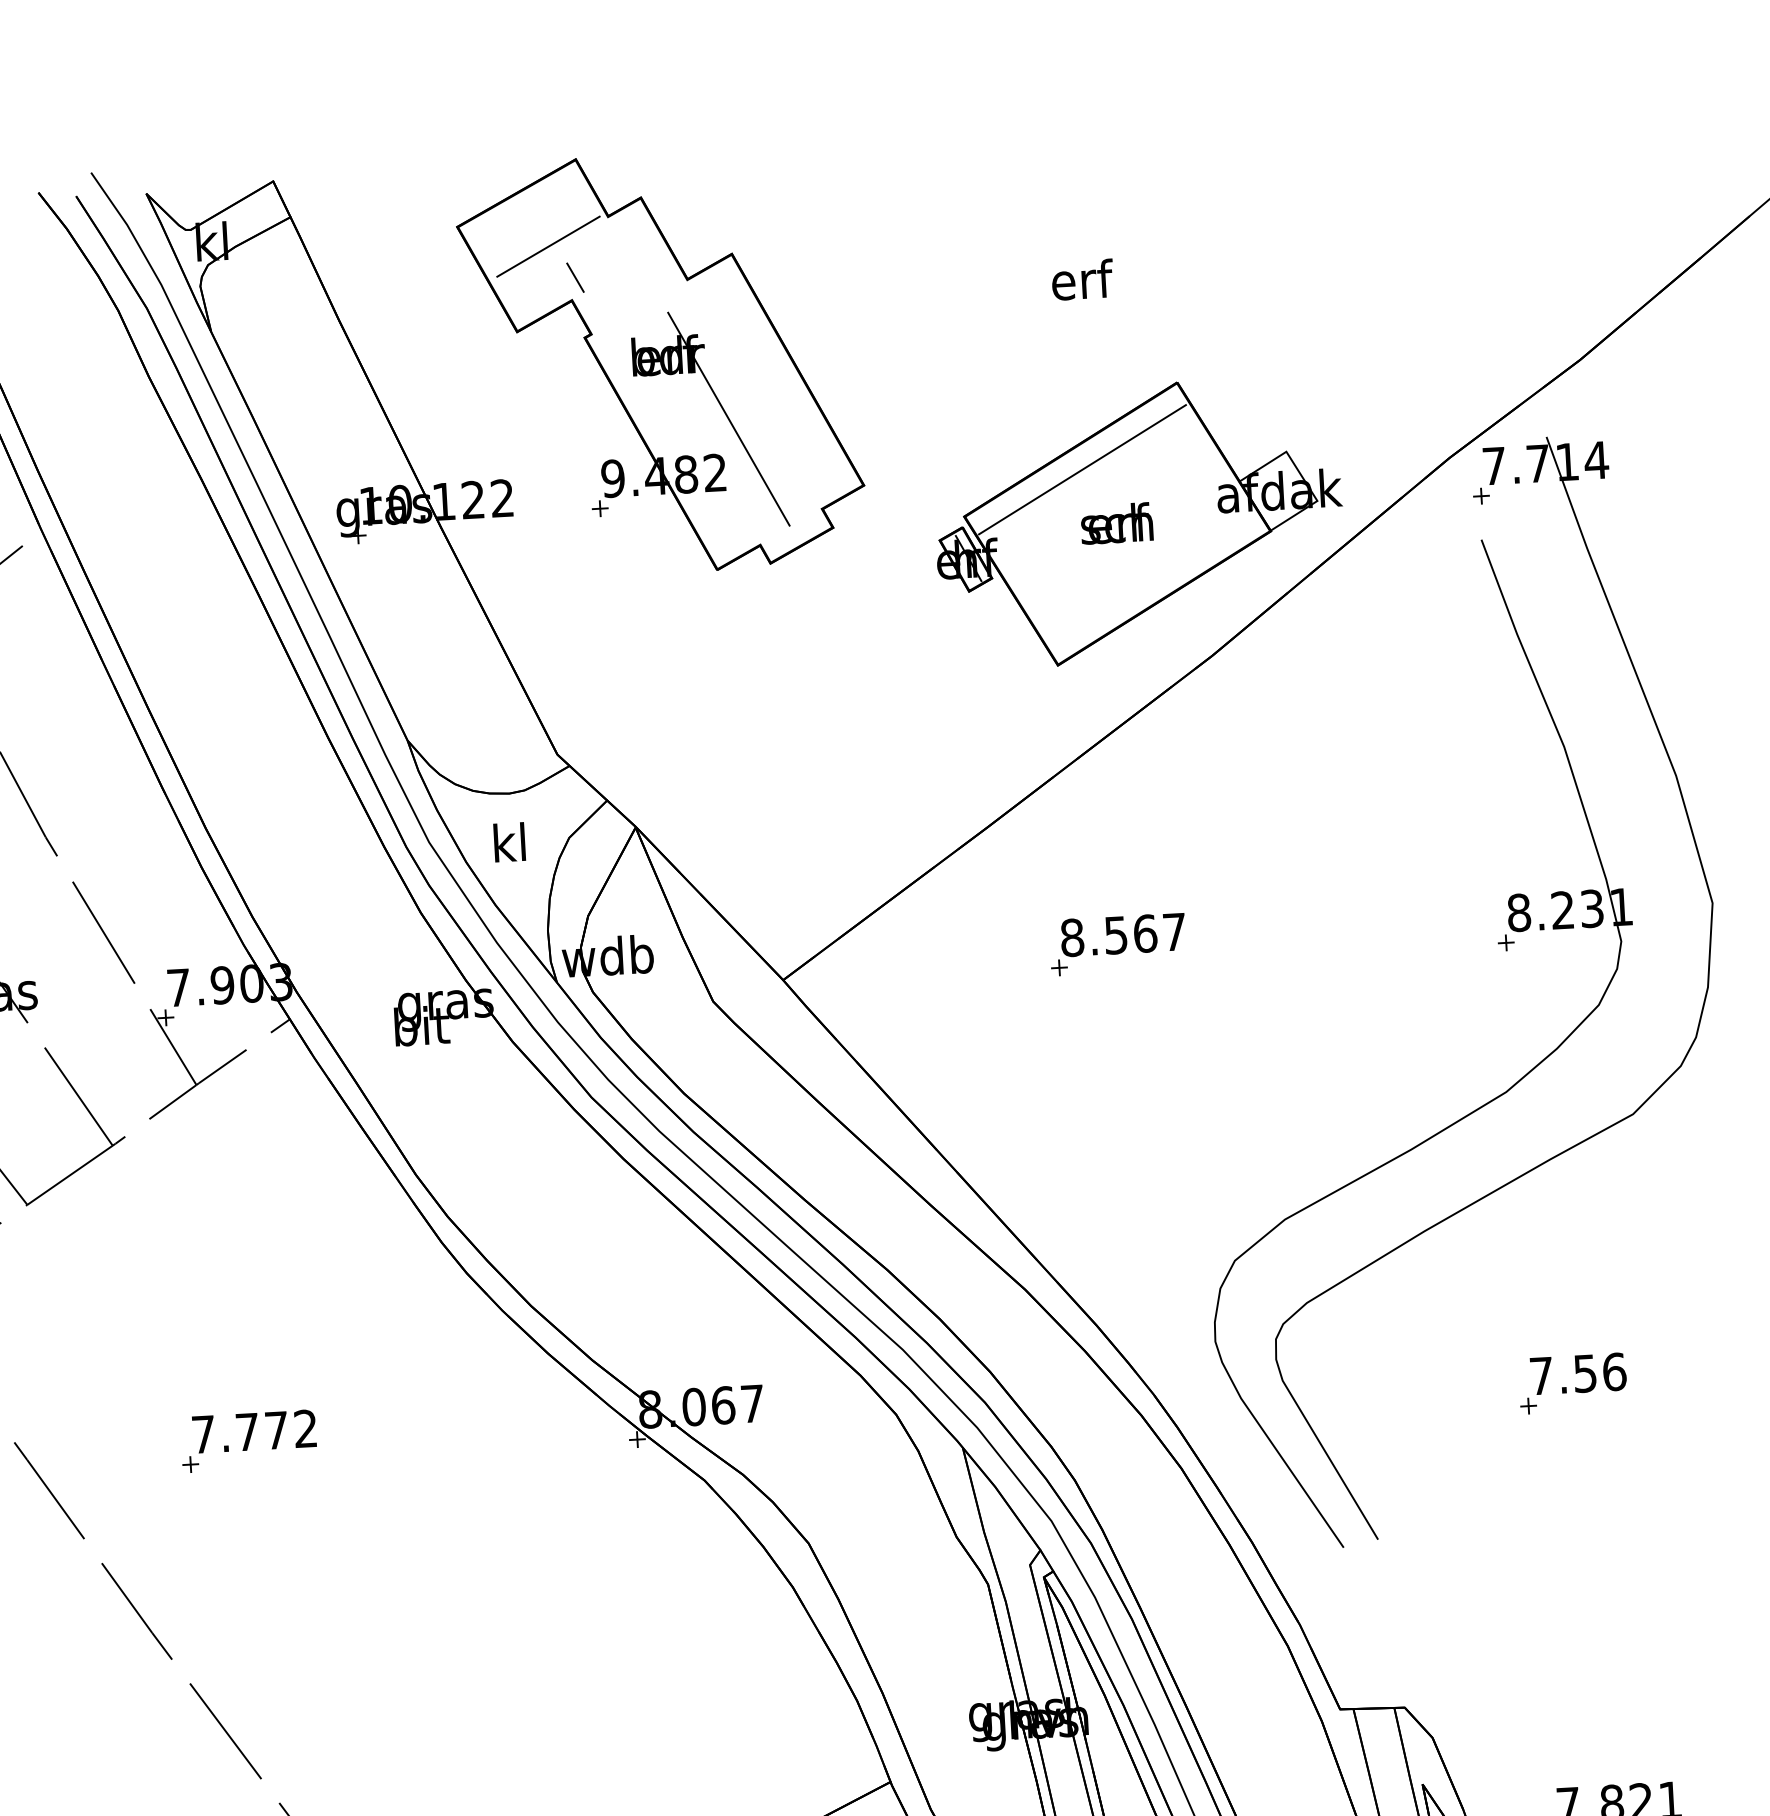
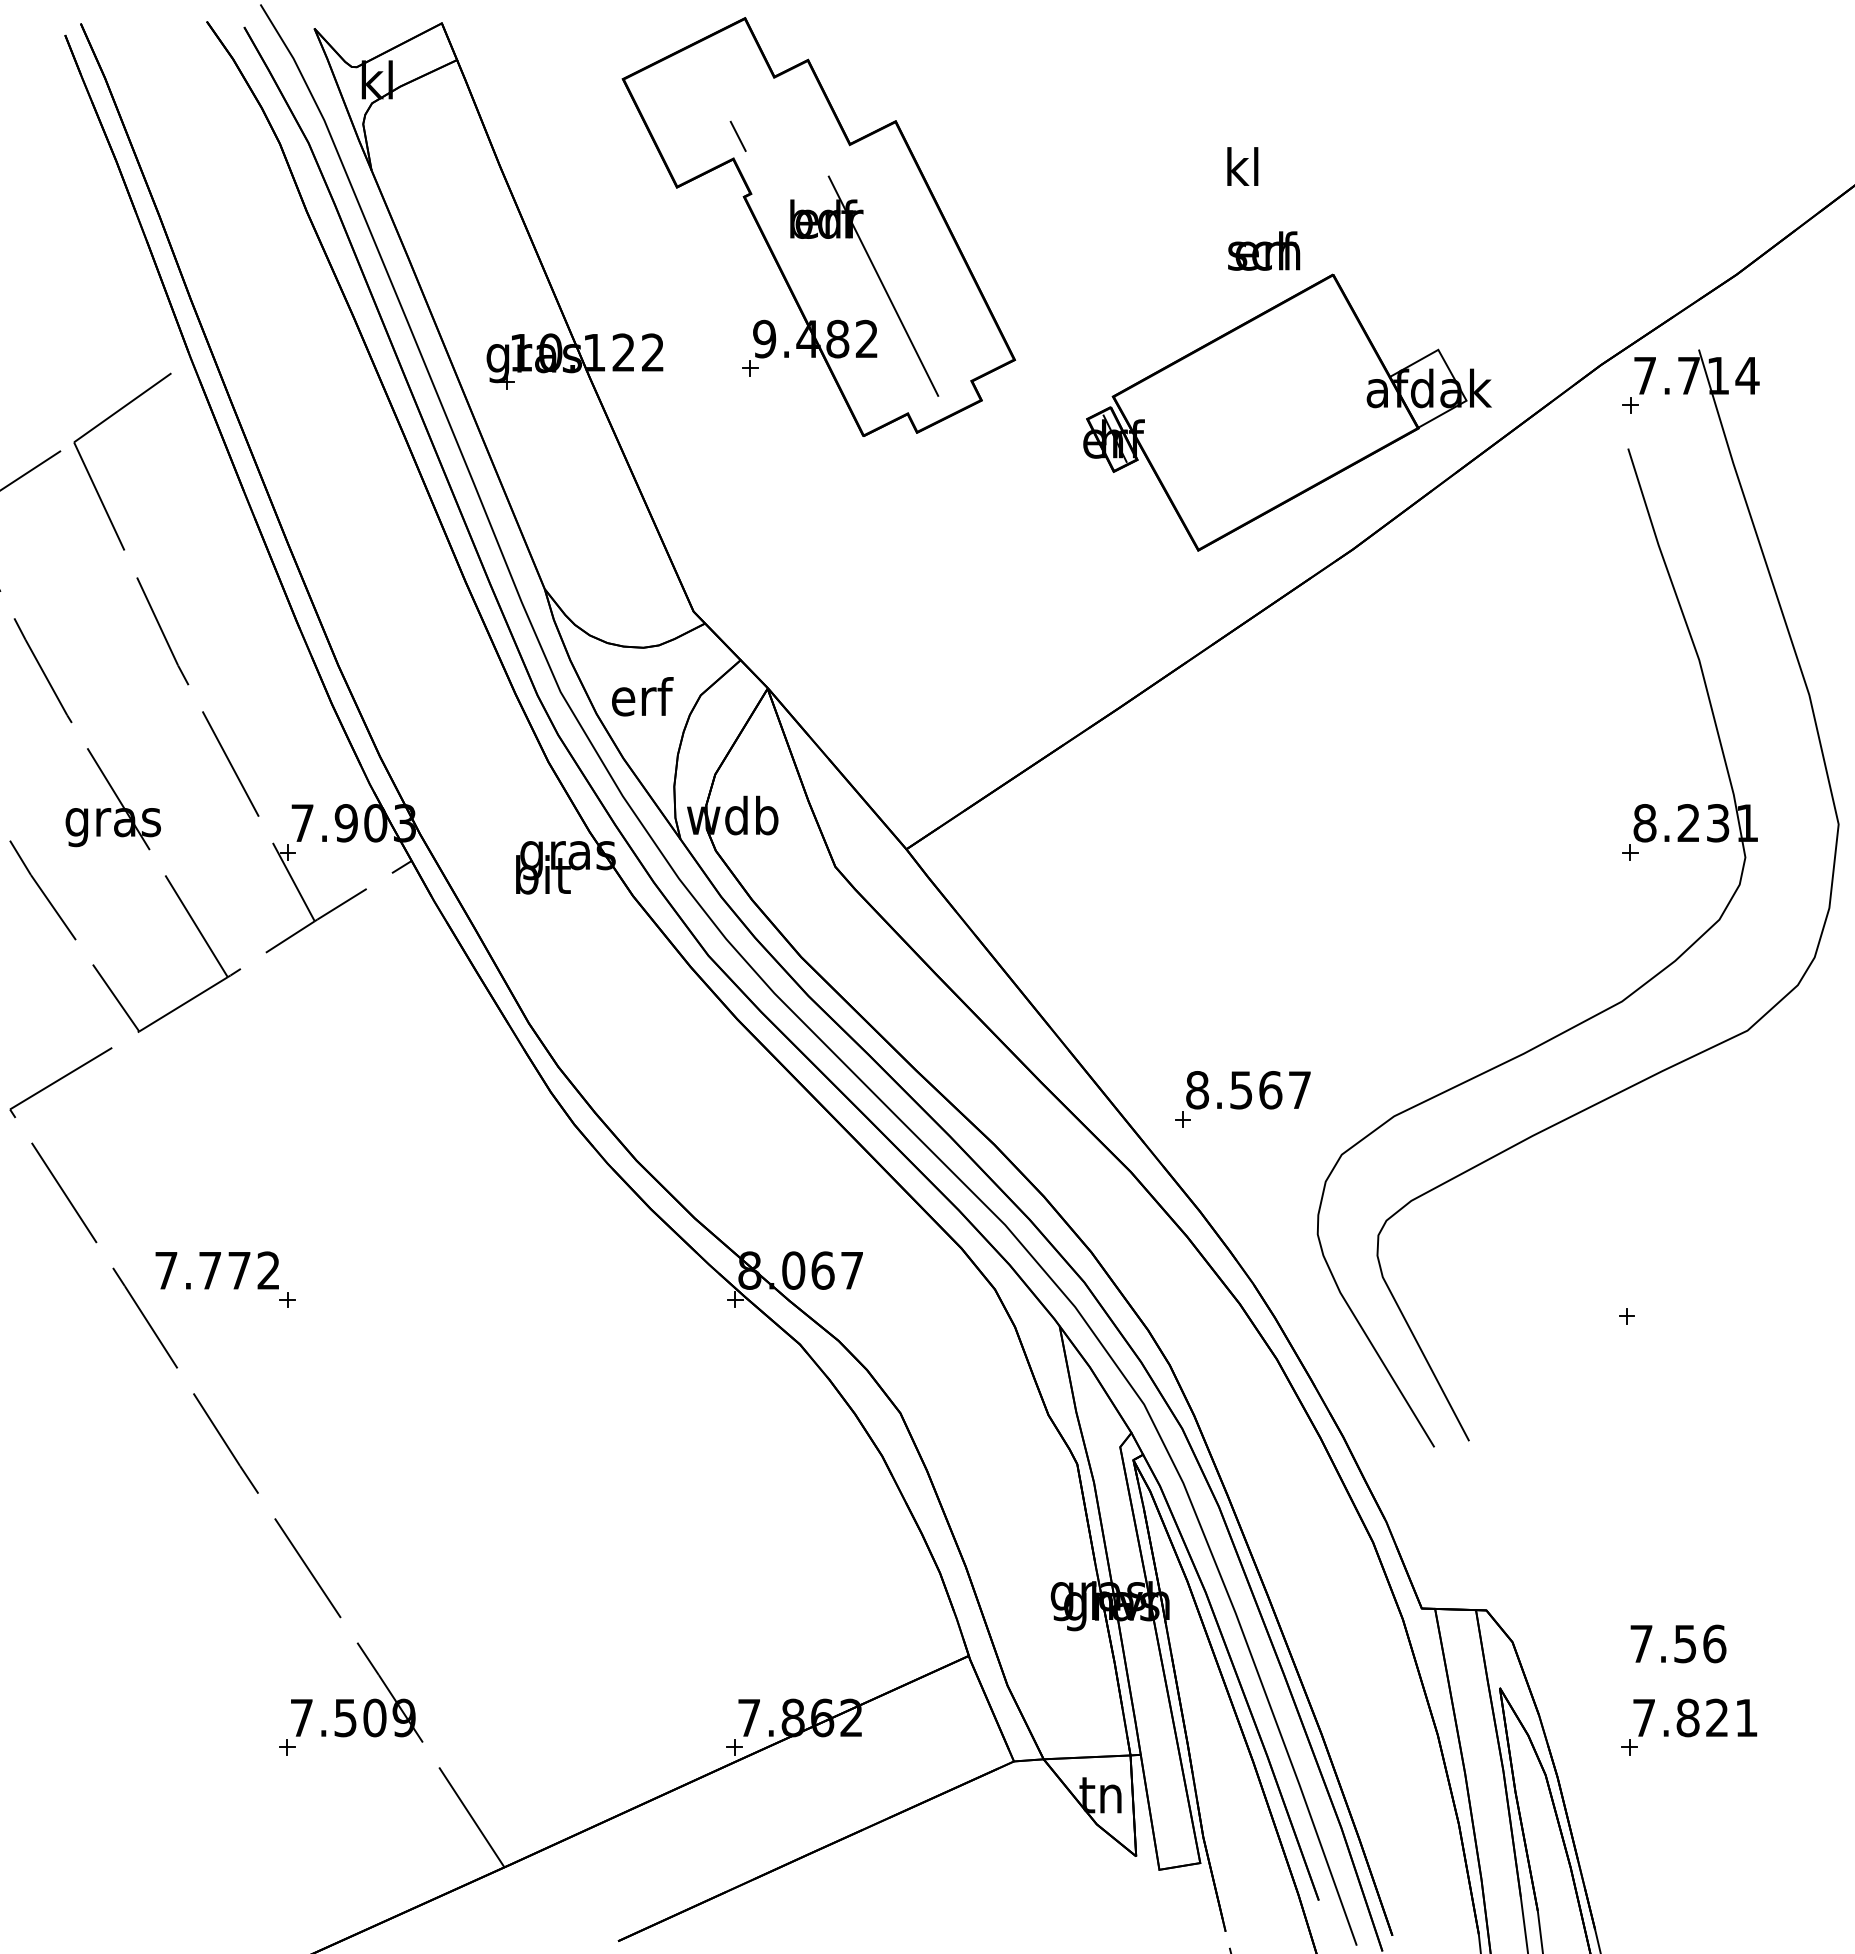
line: (547, 246) -> (712, 103), removed
text: (1082, 279) -> (1244, 166), erf -> kl
line: (1082, 469) -> (1233, 356), removed
text: (1117, 522) -> (1264, 250), moved
text: (511, 842) -> (642, 696), kl -> erf
part: (1117, 944) -> (1242, 1099), moved
text: (1578, 1373) -> (1678, 1643), moved
text: (253, 1431) -> (216, 1270), moved

